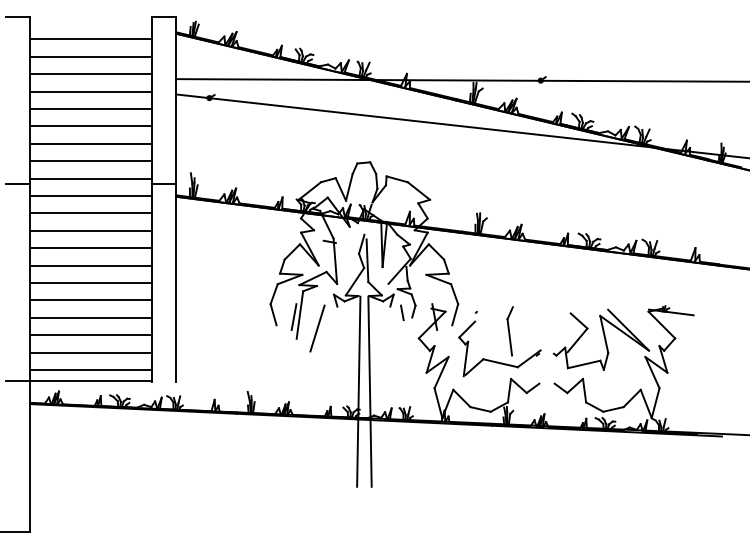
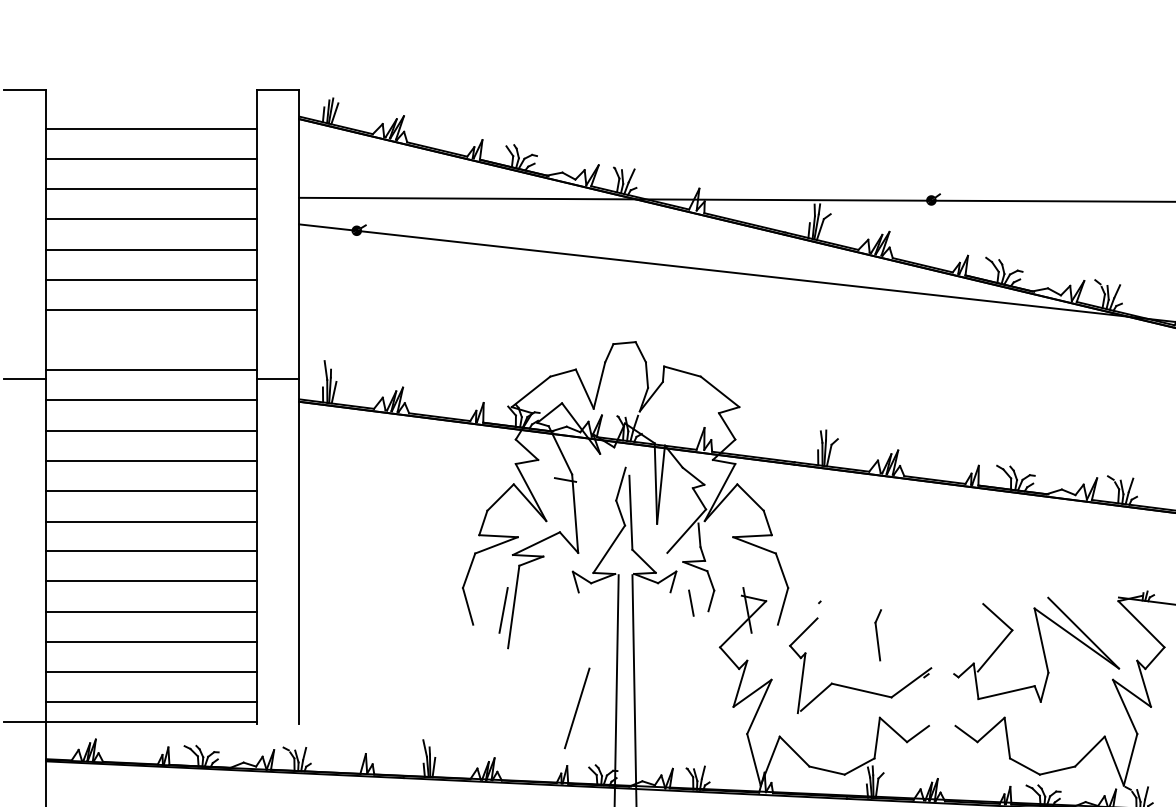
line: (90, 161) -> (150, 340), removed
line: (317, 328) -> (577, 708), moved
part: (509, 331) -> (877, 635), size x0.6

